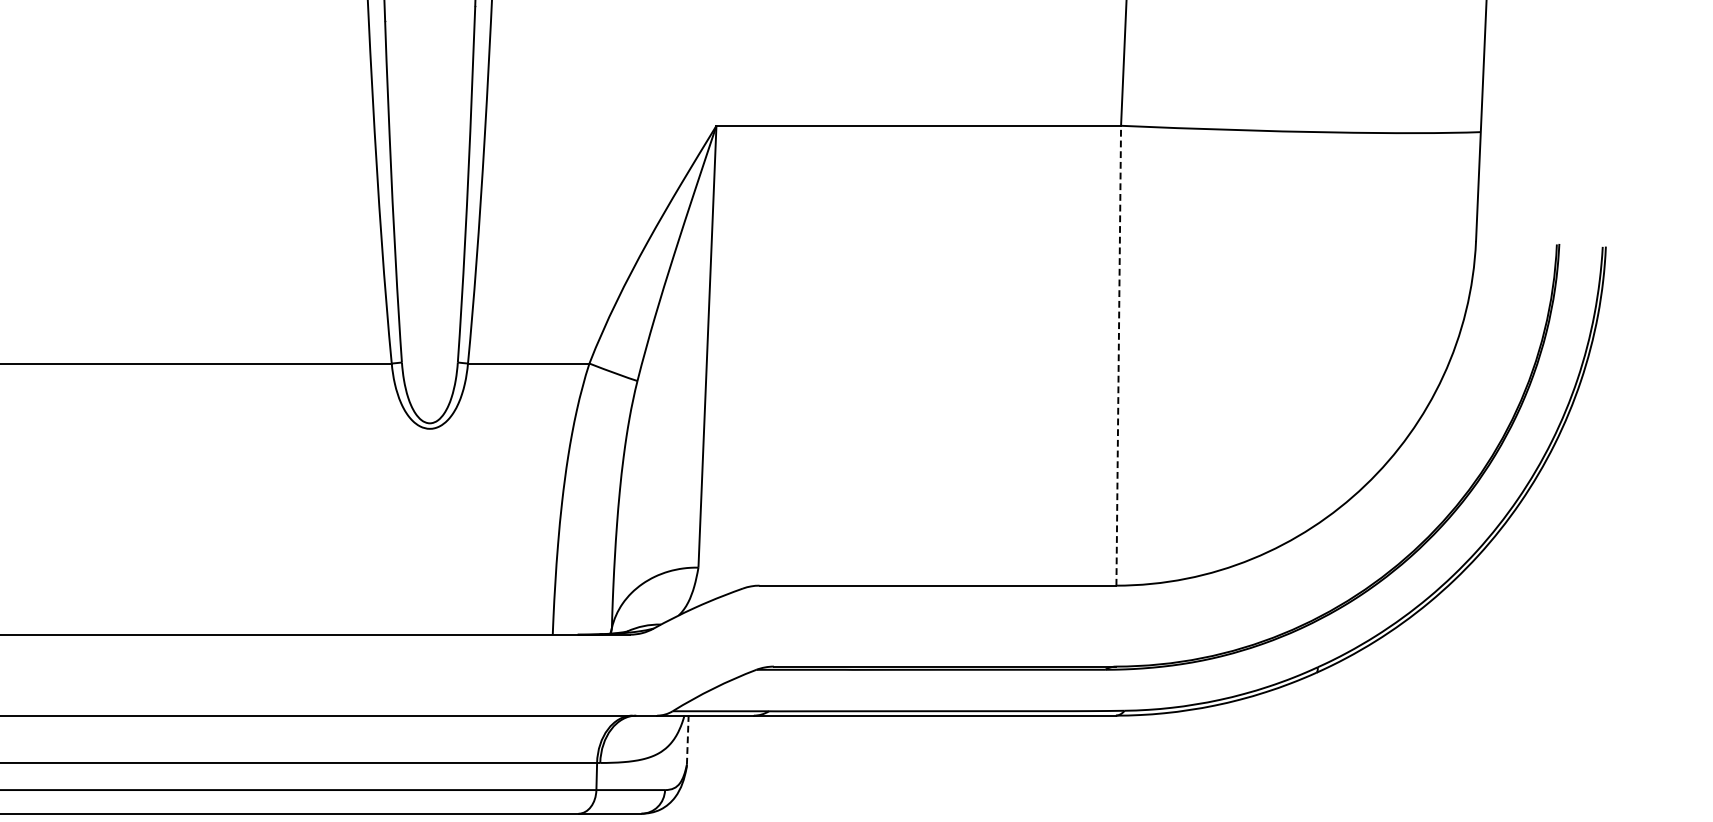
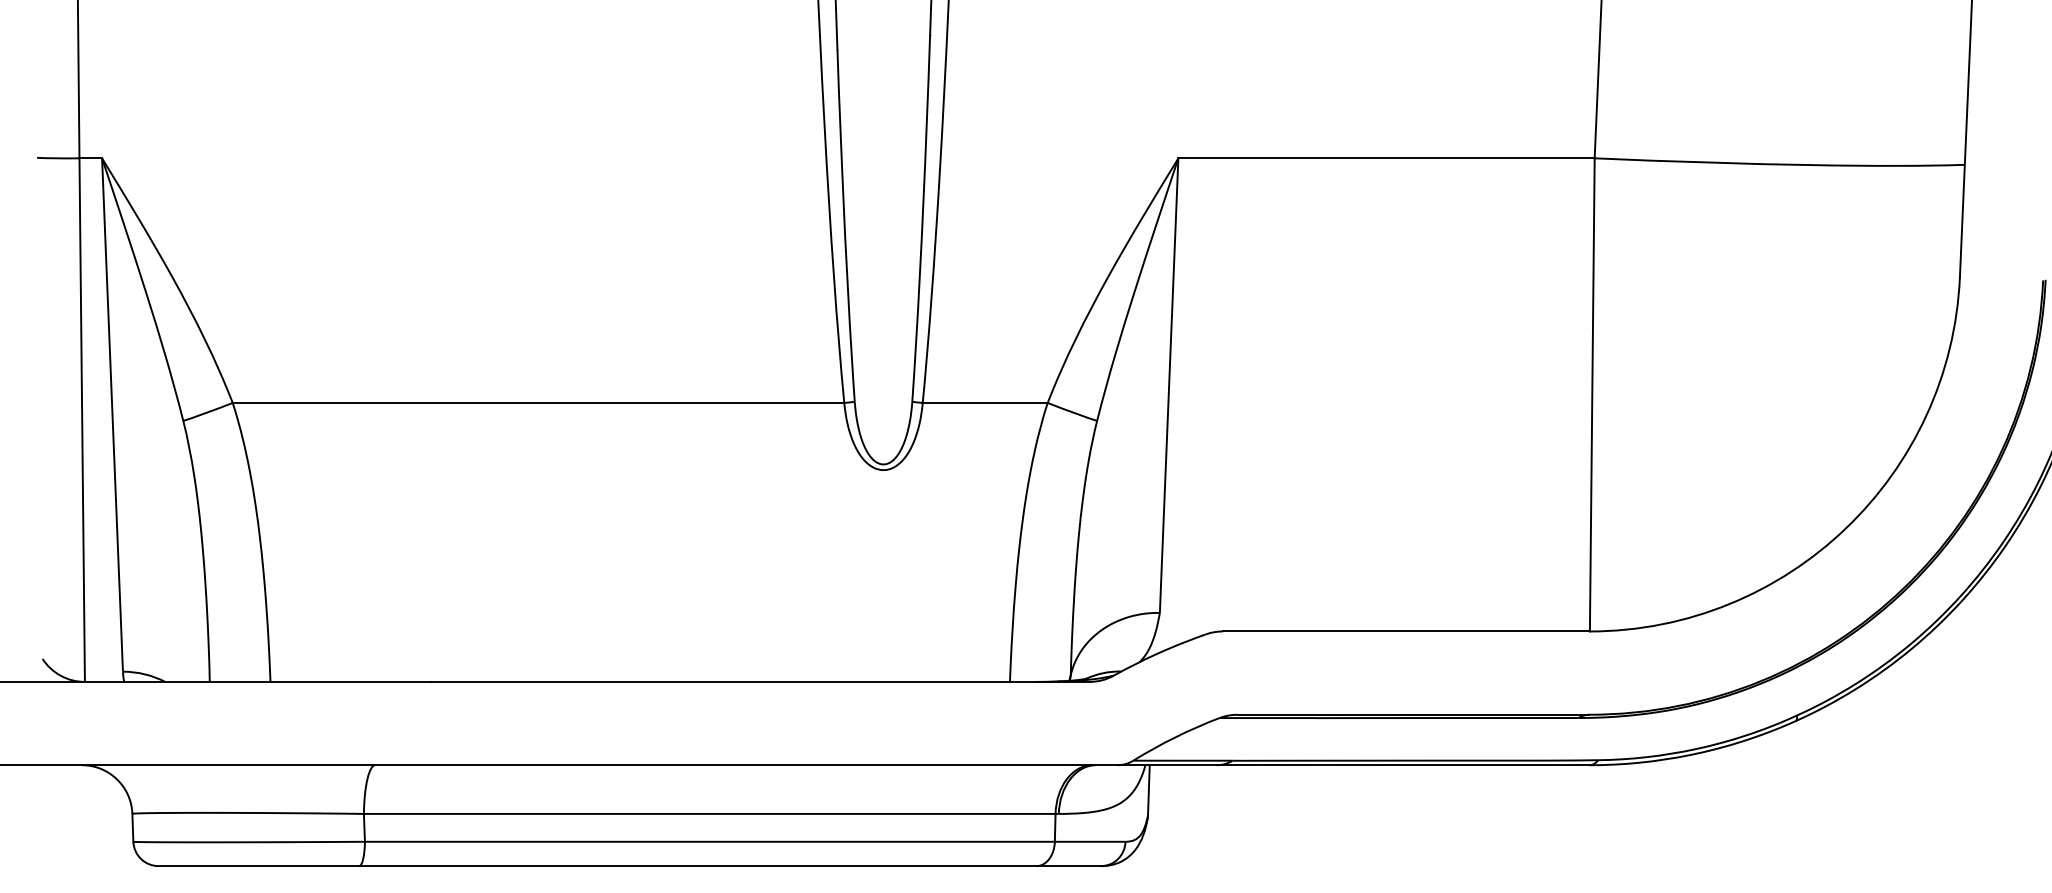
line: (1118, 355) -> (1592, 394), dashed -> solid
line: (687, 739) -> (1148, 789), dashed -> solid

